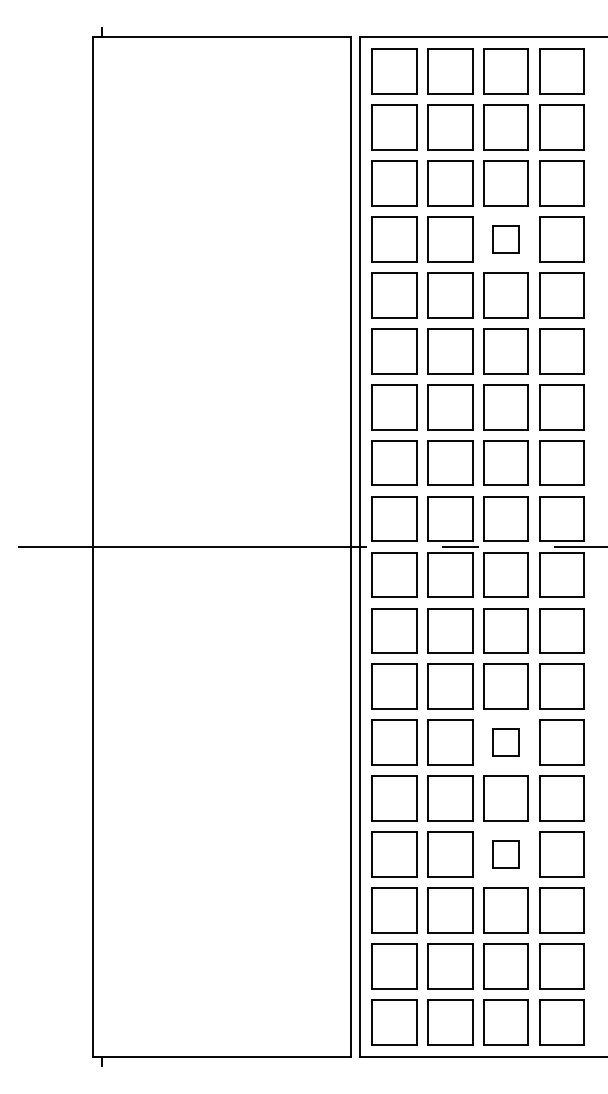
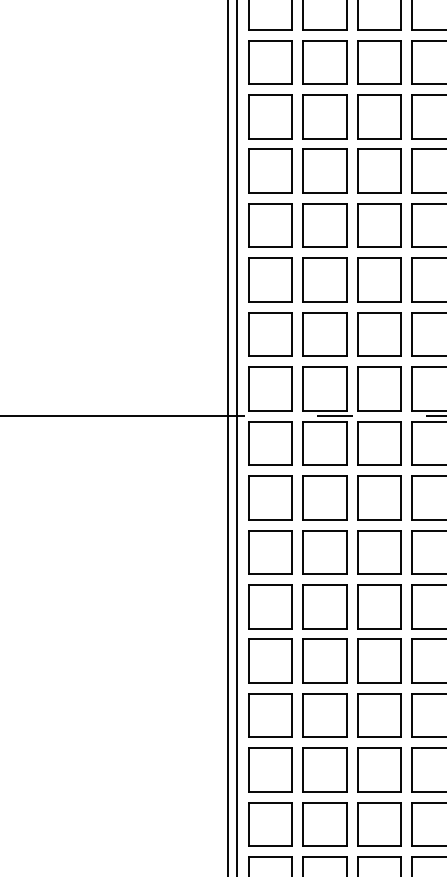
part: (505, 239) -> (378, 116), size x1.67
part: (505, 742) -> (378, 606), size x1.67
part: (505, 854) -> (378, 715), size x1.67

